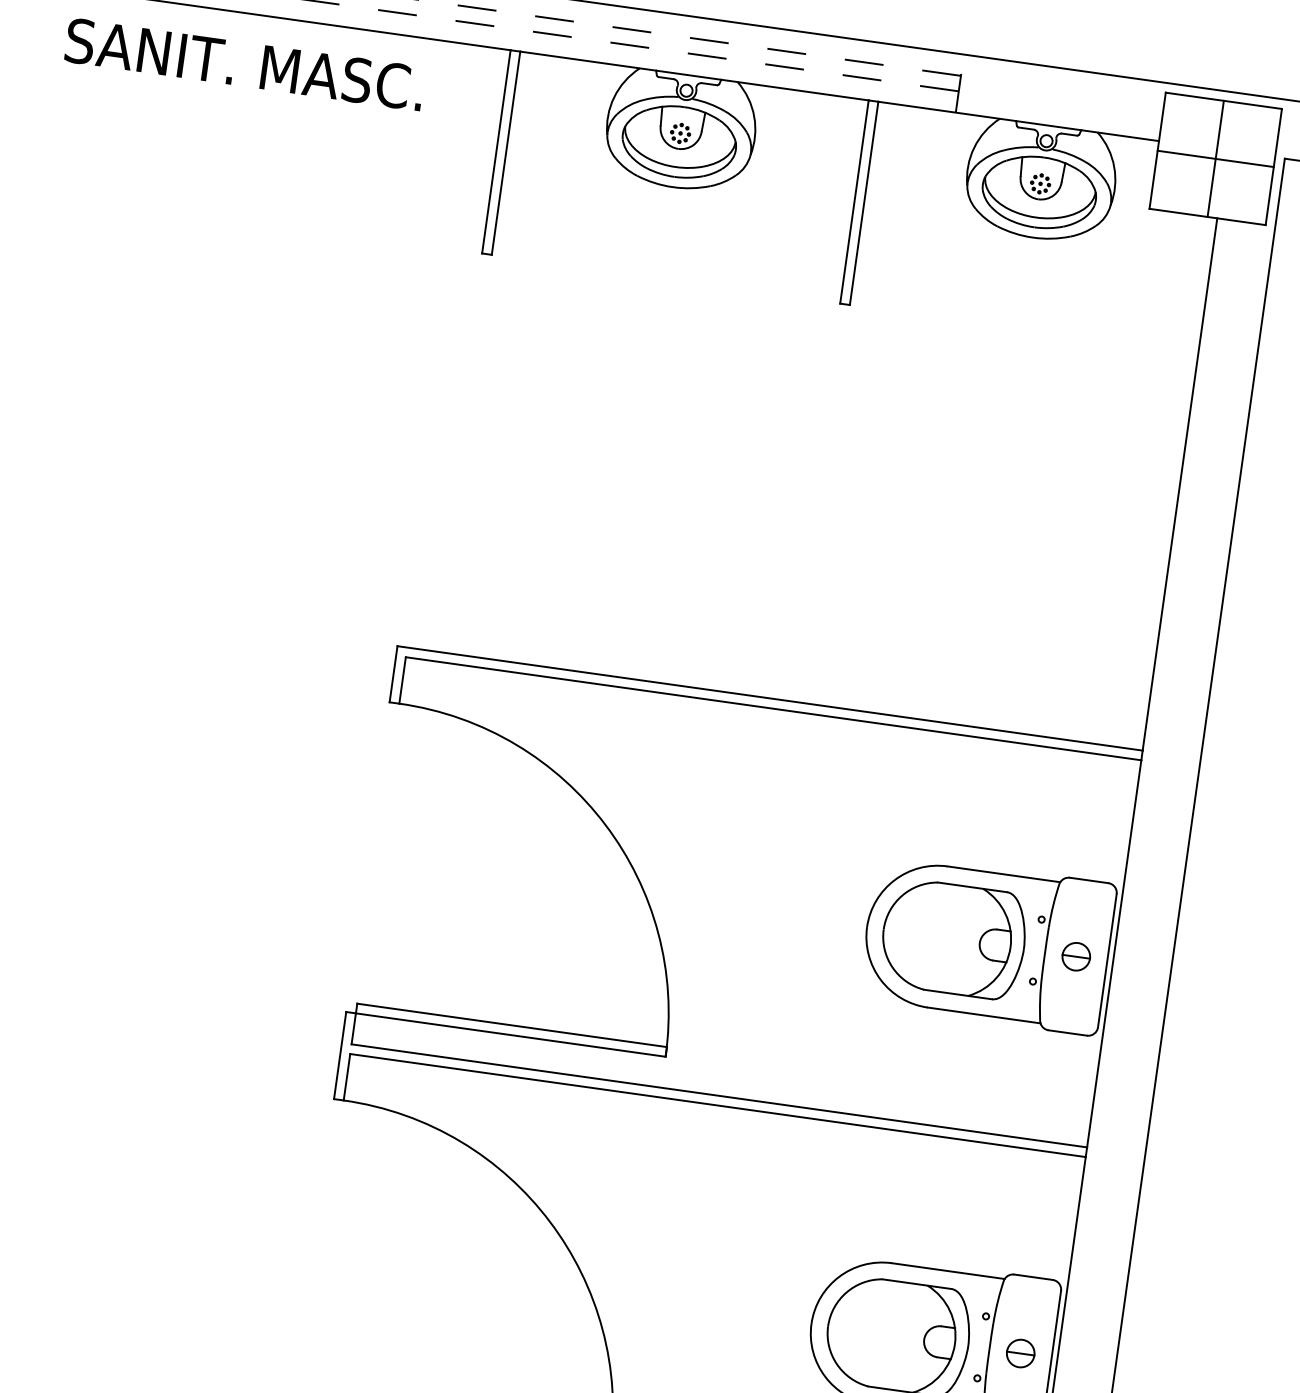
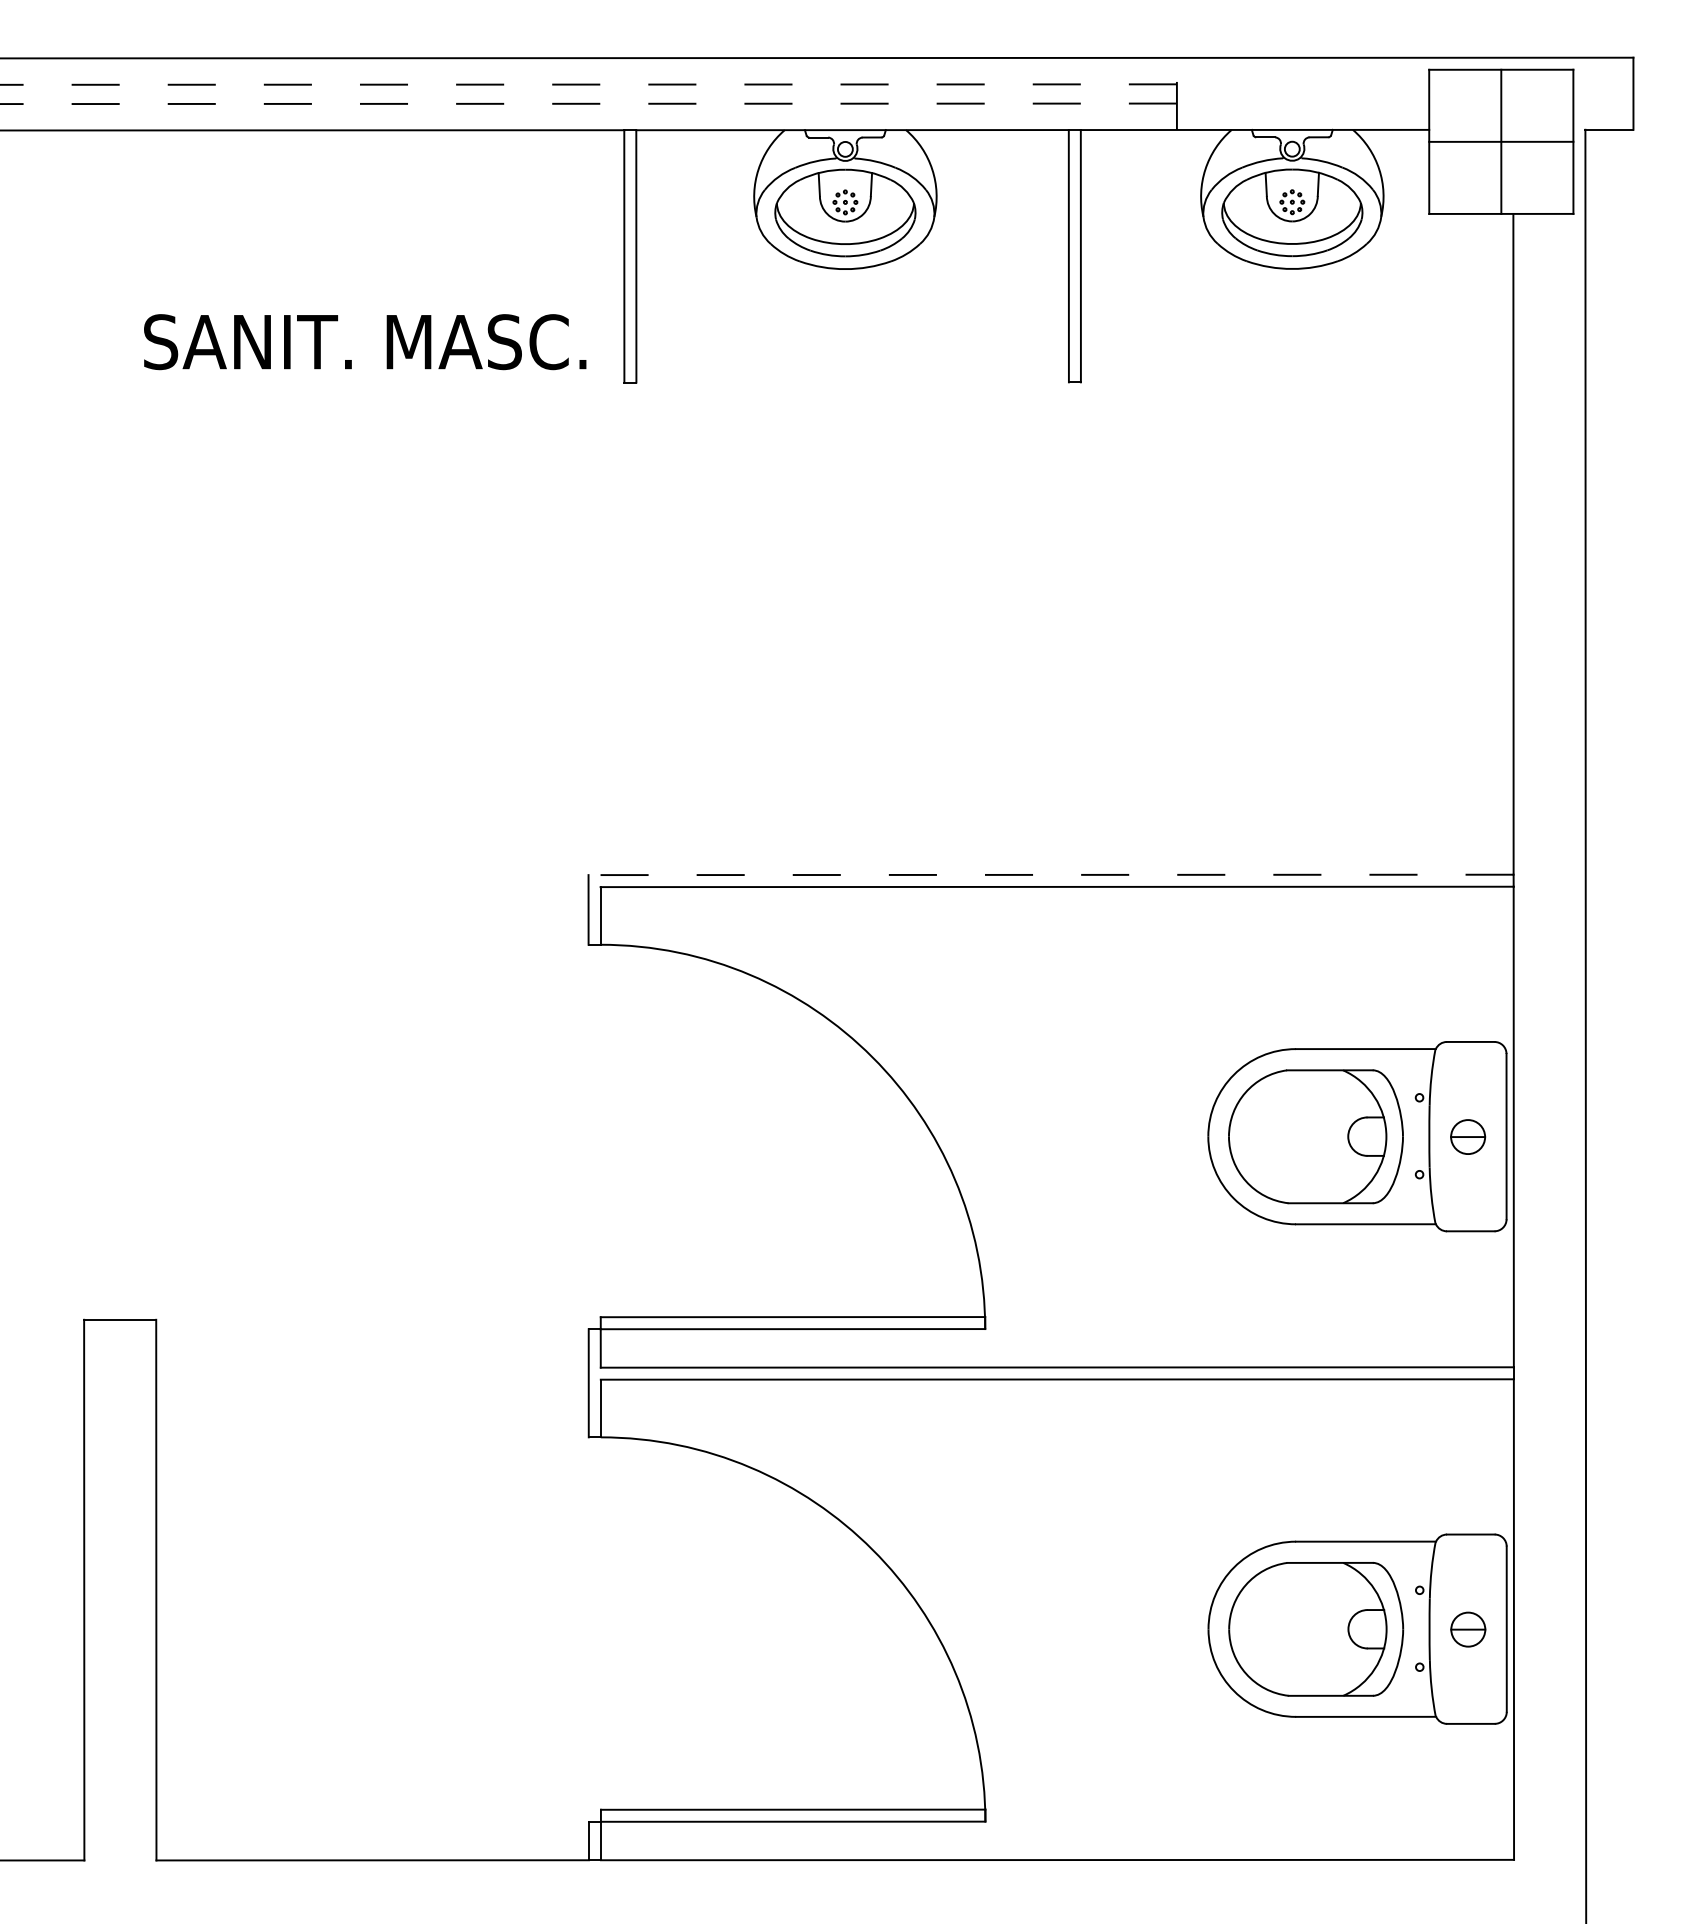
text: (245, 64) -> (365, 342), moved
line: (770, 698) -> (1051, 874), solid -> dashed

